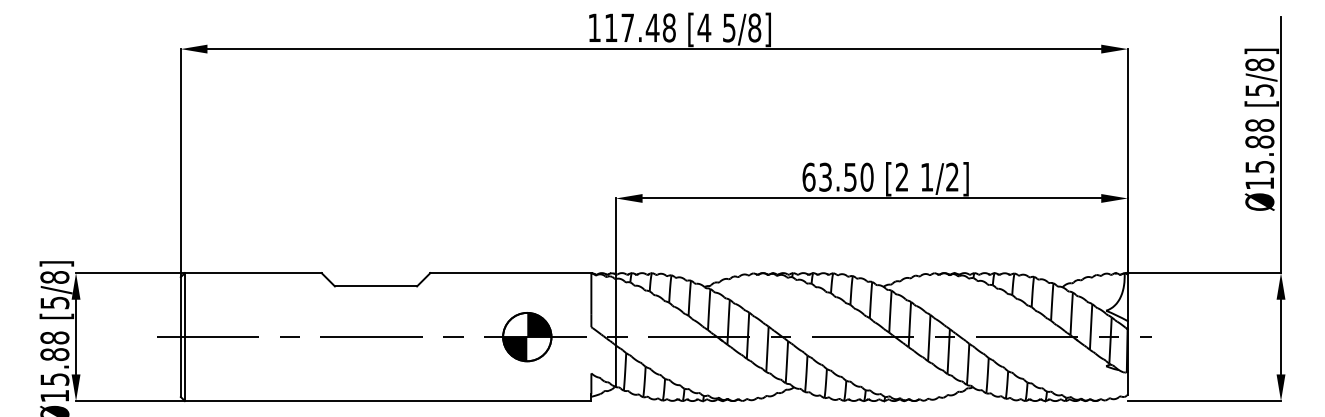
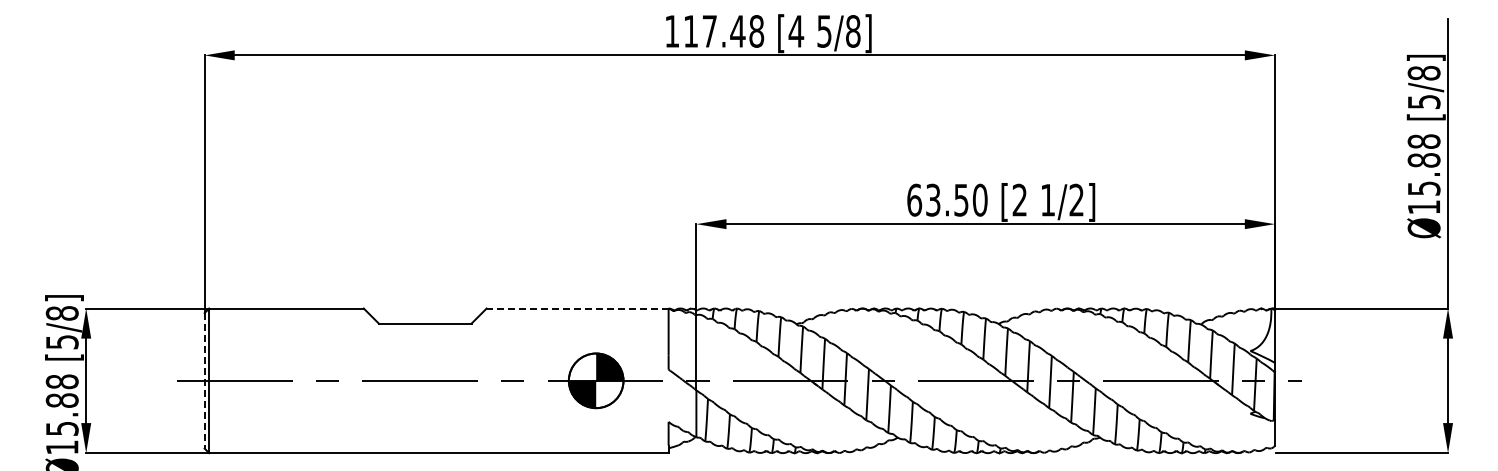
line: (510, 273) -> (577, 308), solid -> dashed
line: (180, 336) -> (204, 380), solid -> dashed

